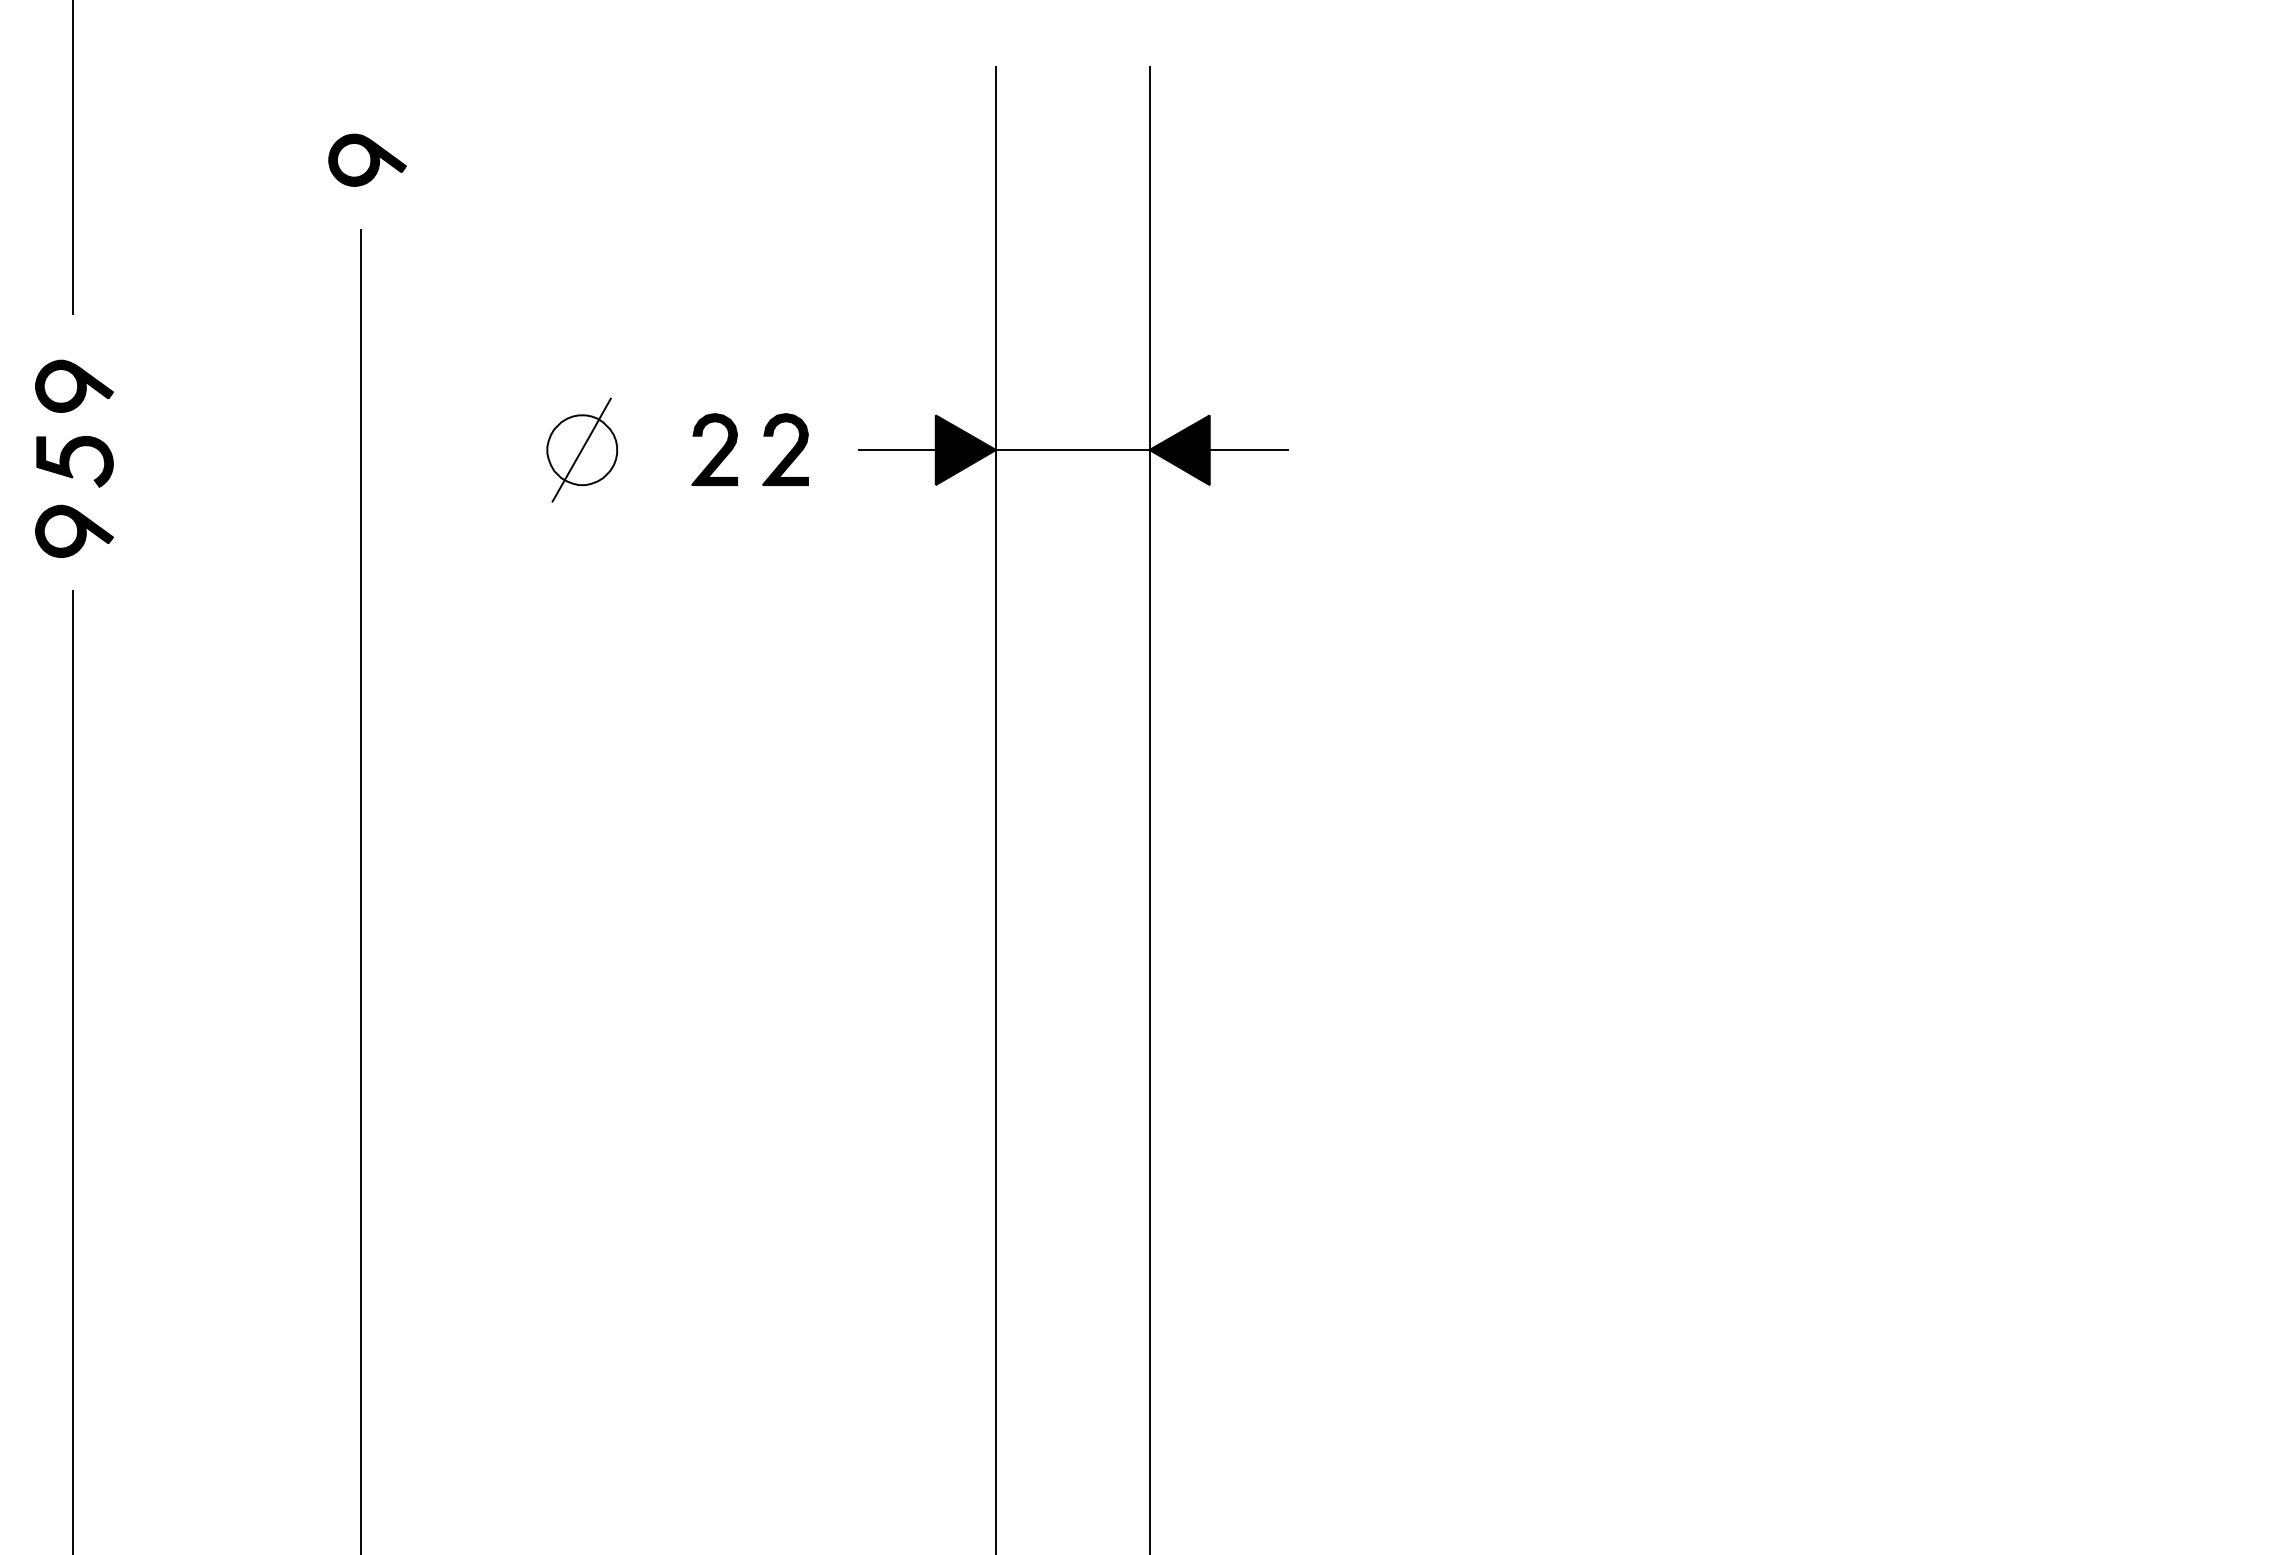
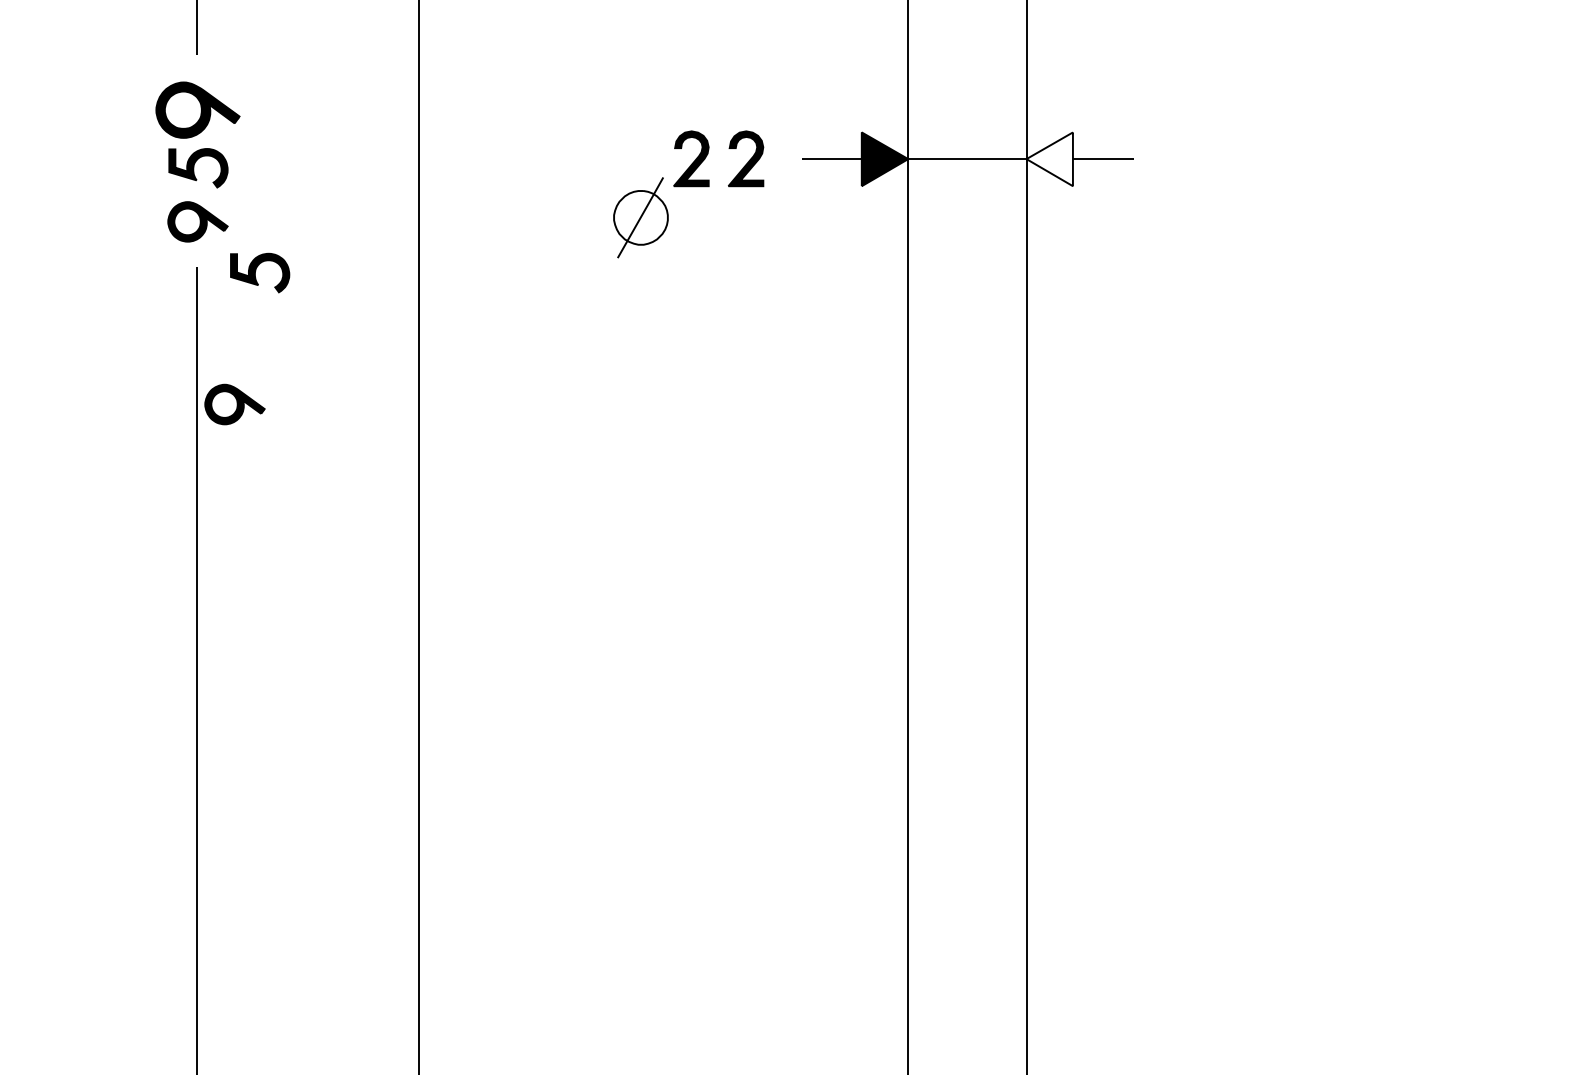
part: (74, 385) -> (198, 109), size x1.4
part: (581, 449) -> (640, 217), moved
fill: (1179, 450) -> (1049, 159), removed
part: (154, 597) -> (259, 272), added
part: (122, 767) -> (234, 403), added

